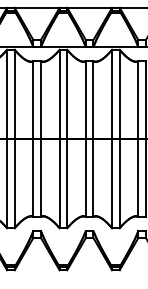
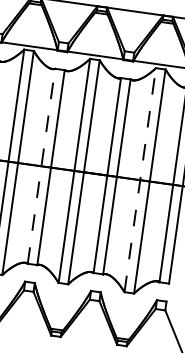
line: (112, 138) -> (140, 179), solid -> dashed
line: (33, 139) -> (41, 166), solid -> dashed

